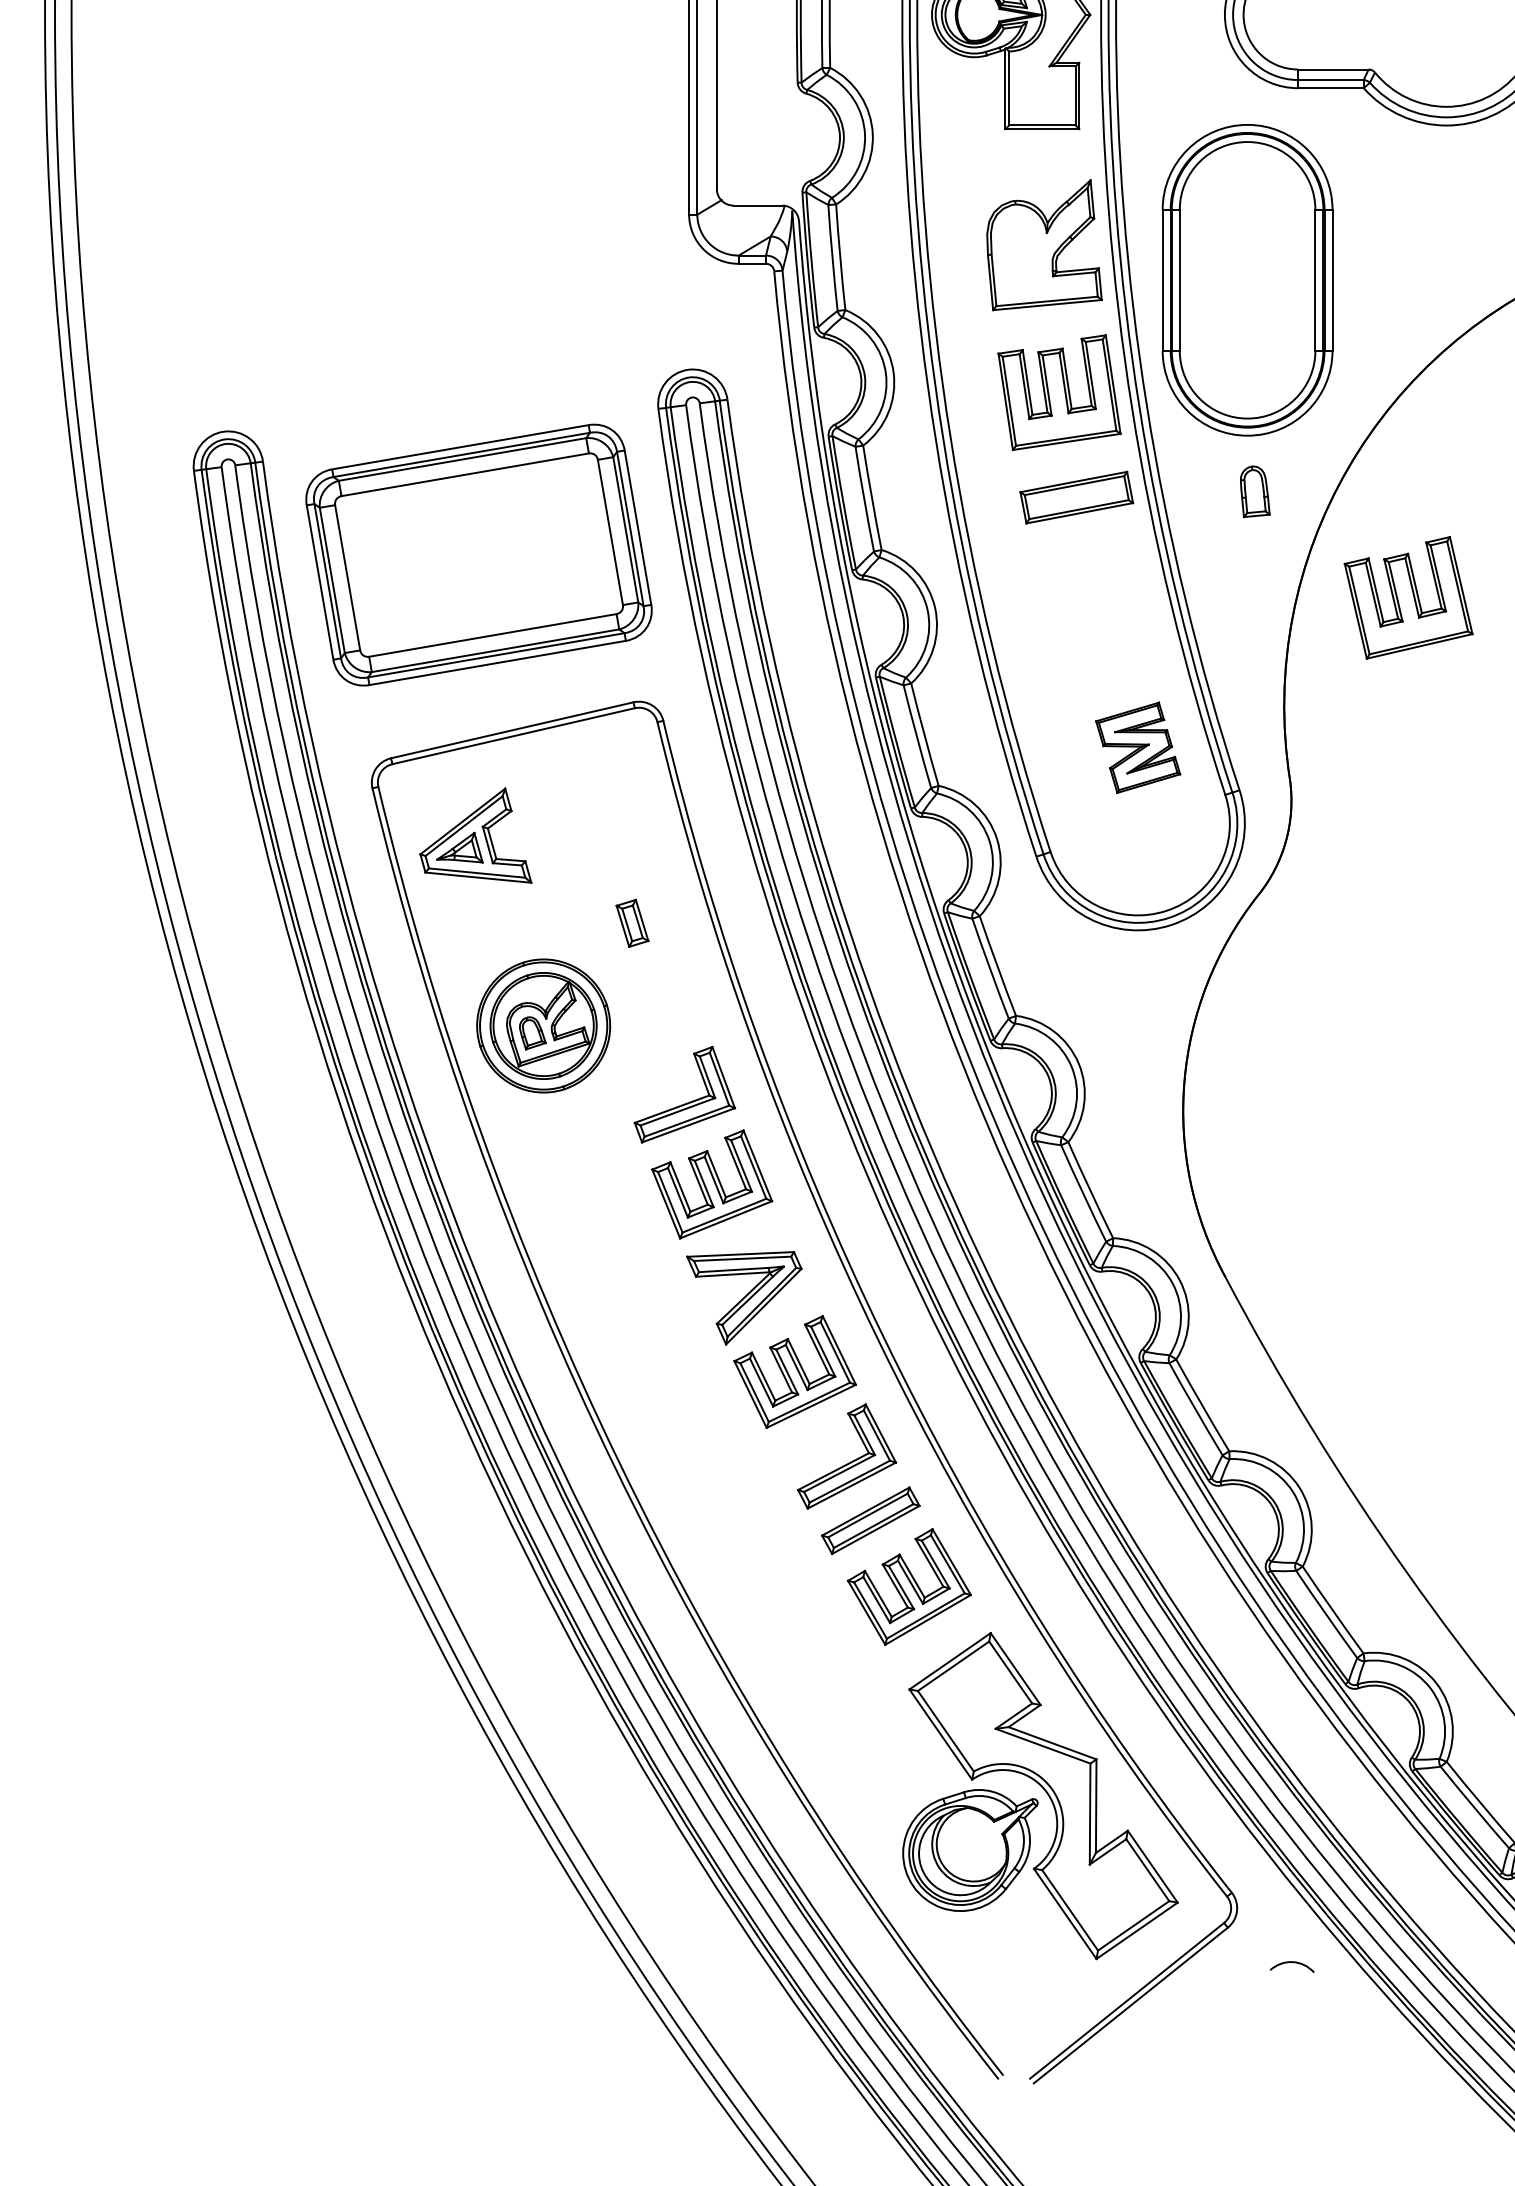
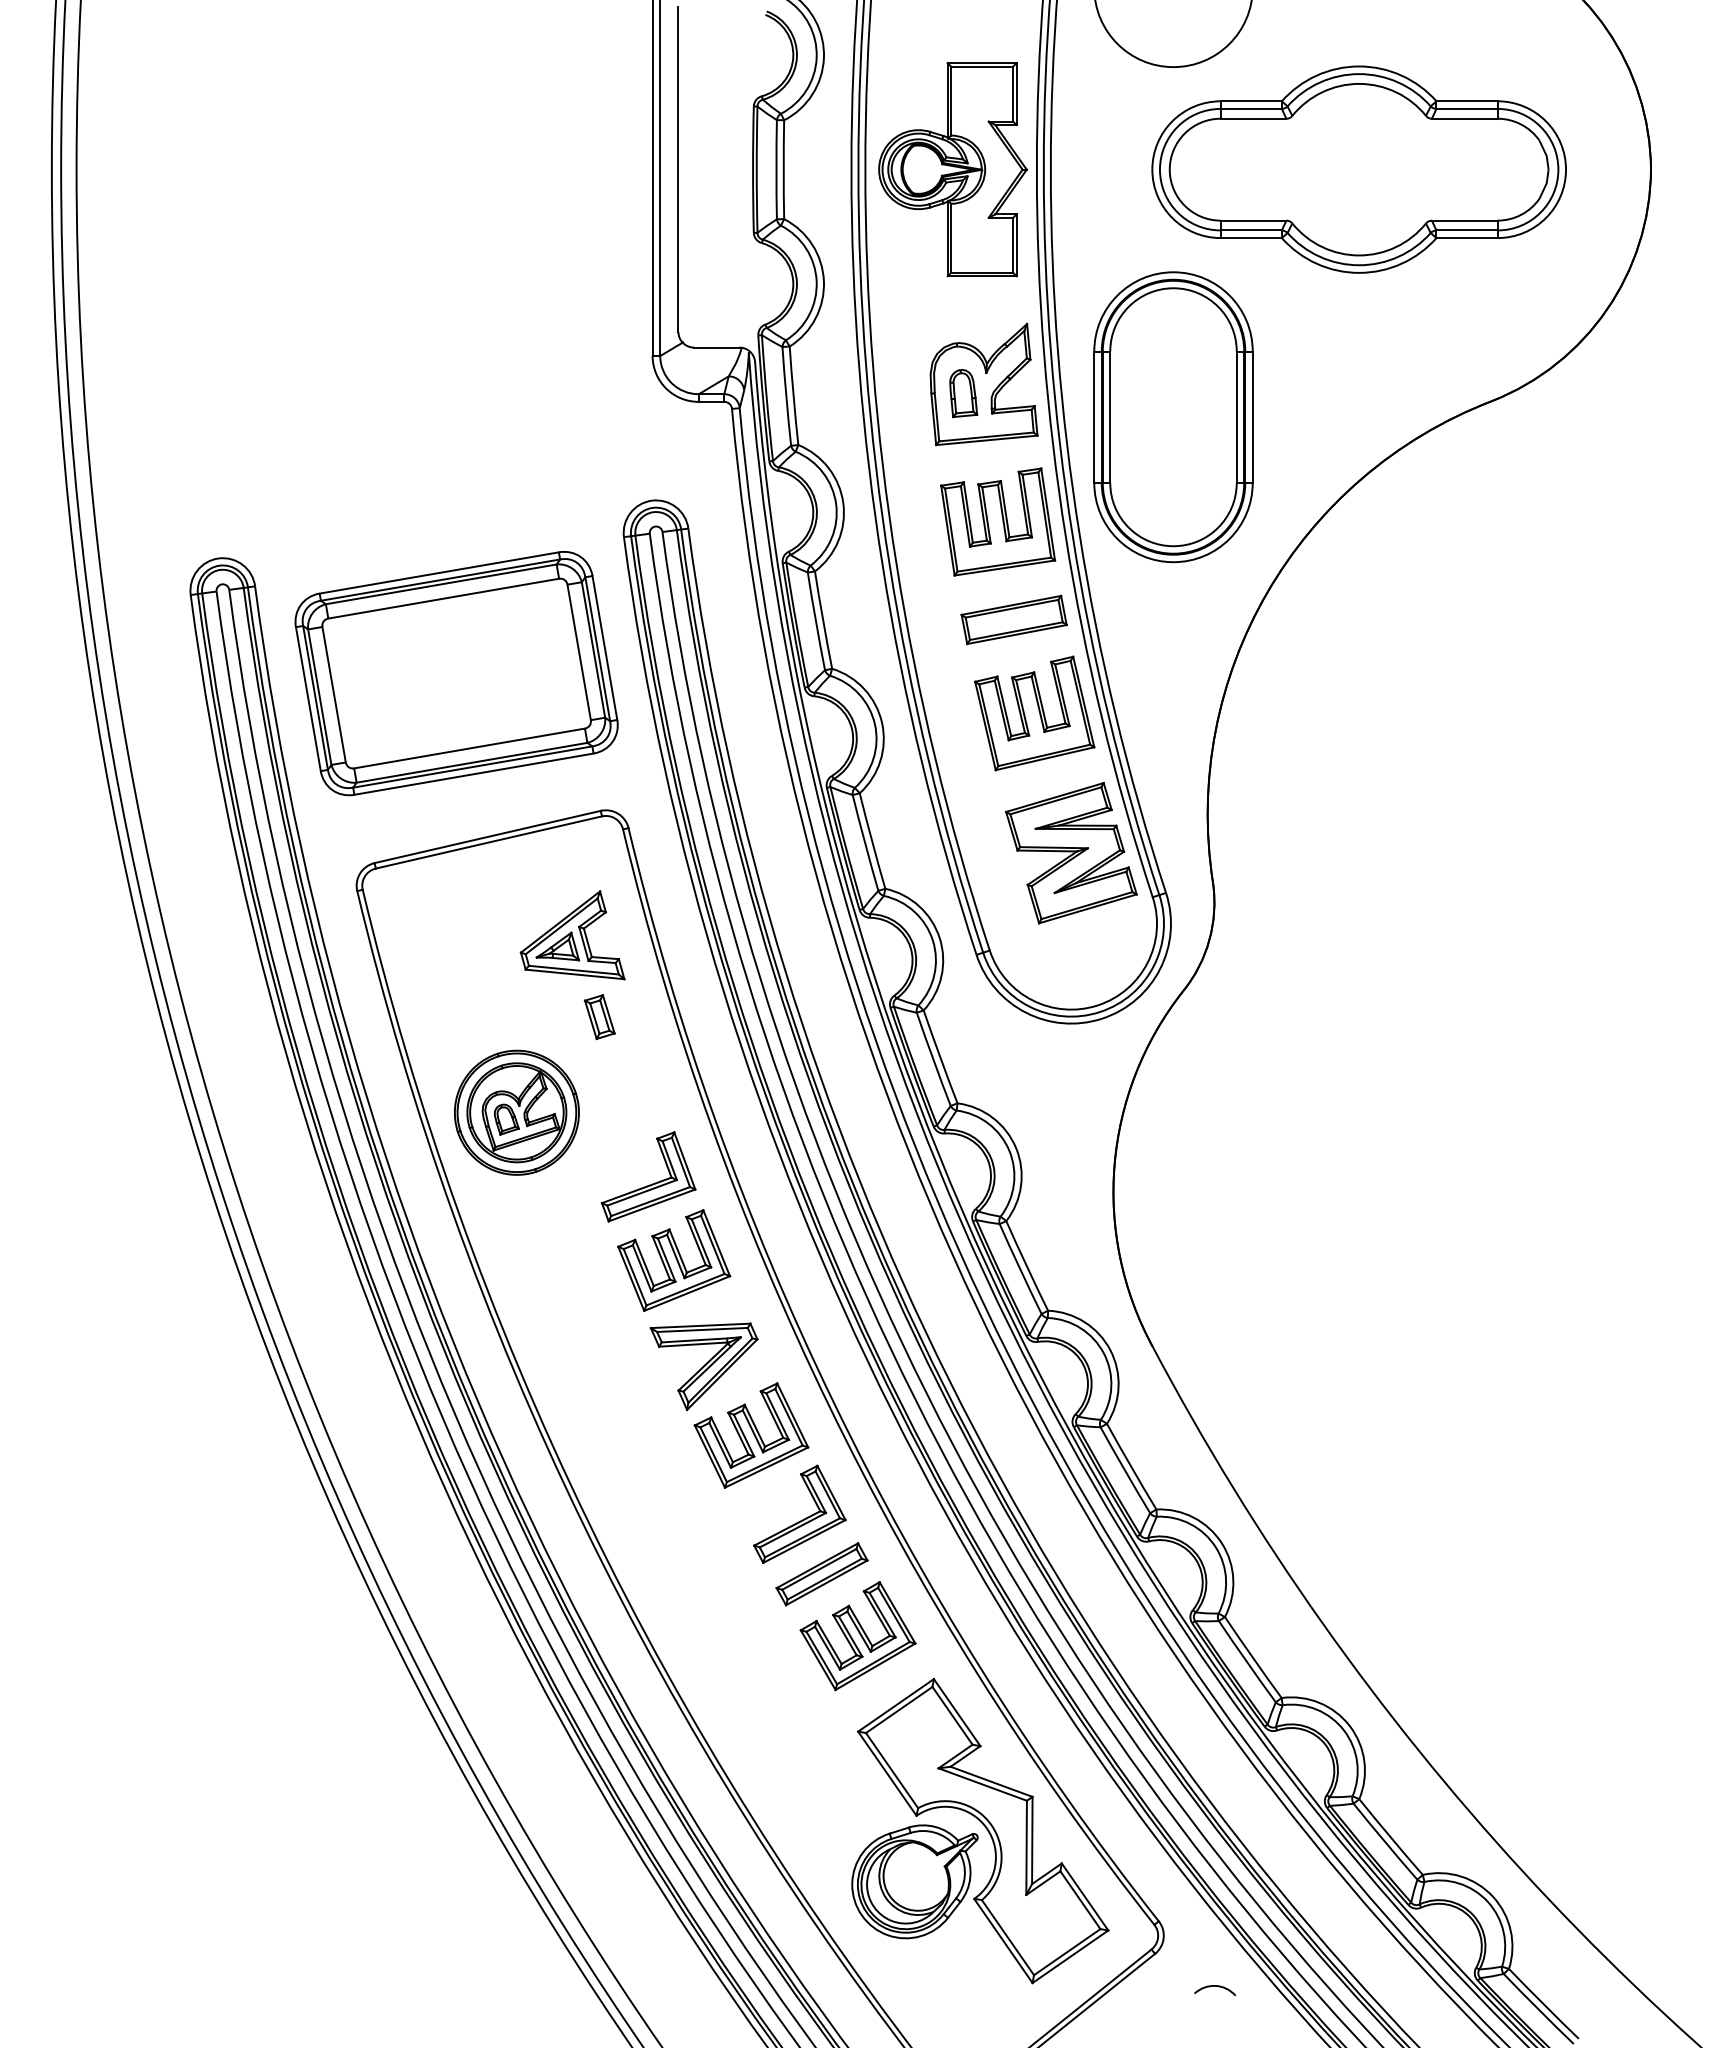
part: (1255, 491) -> (963, 393), moved
part: (1408, 597) -> (1034, 713), moved
part: (1138, 748) -> (1071, 853), size x1.67
part: (475, 835) -> (572, 935), moved

